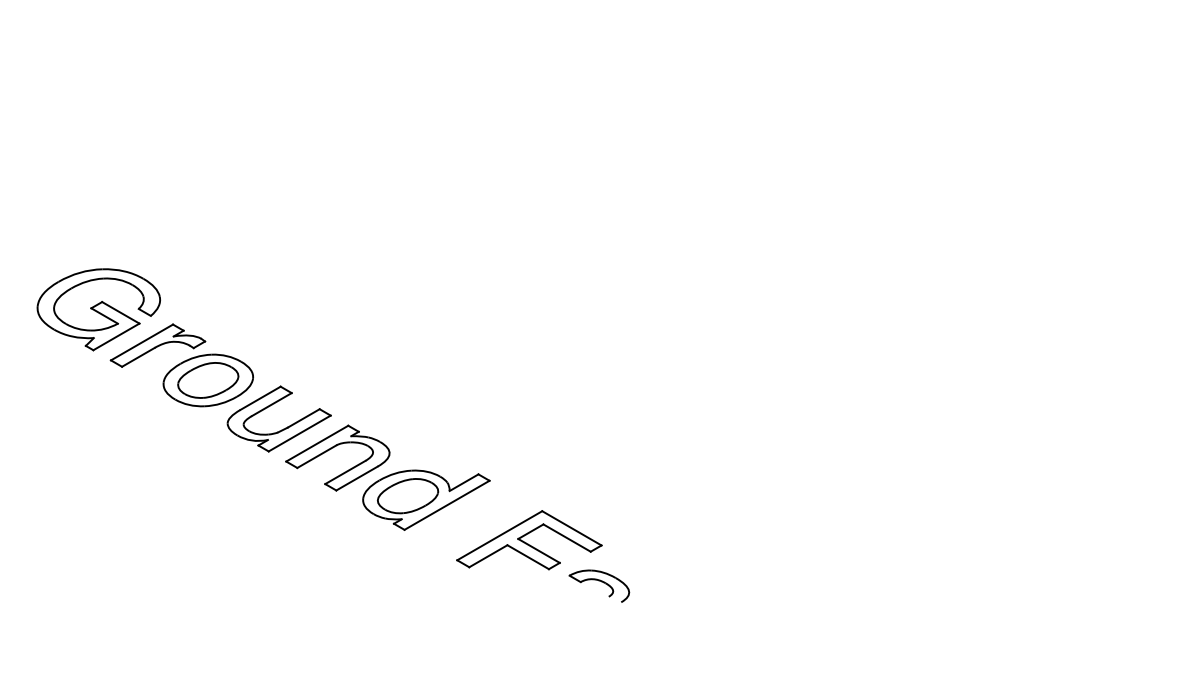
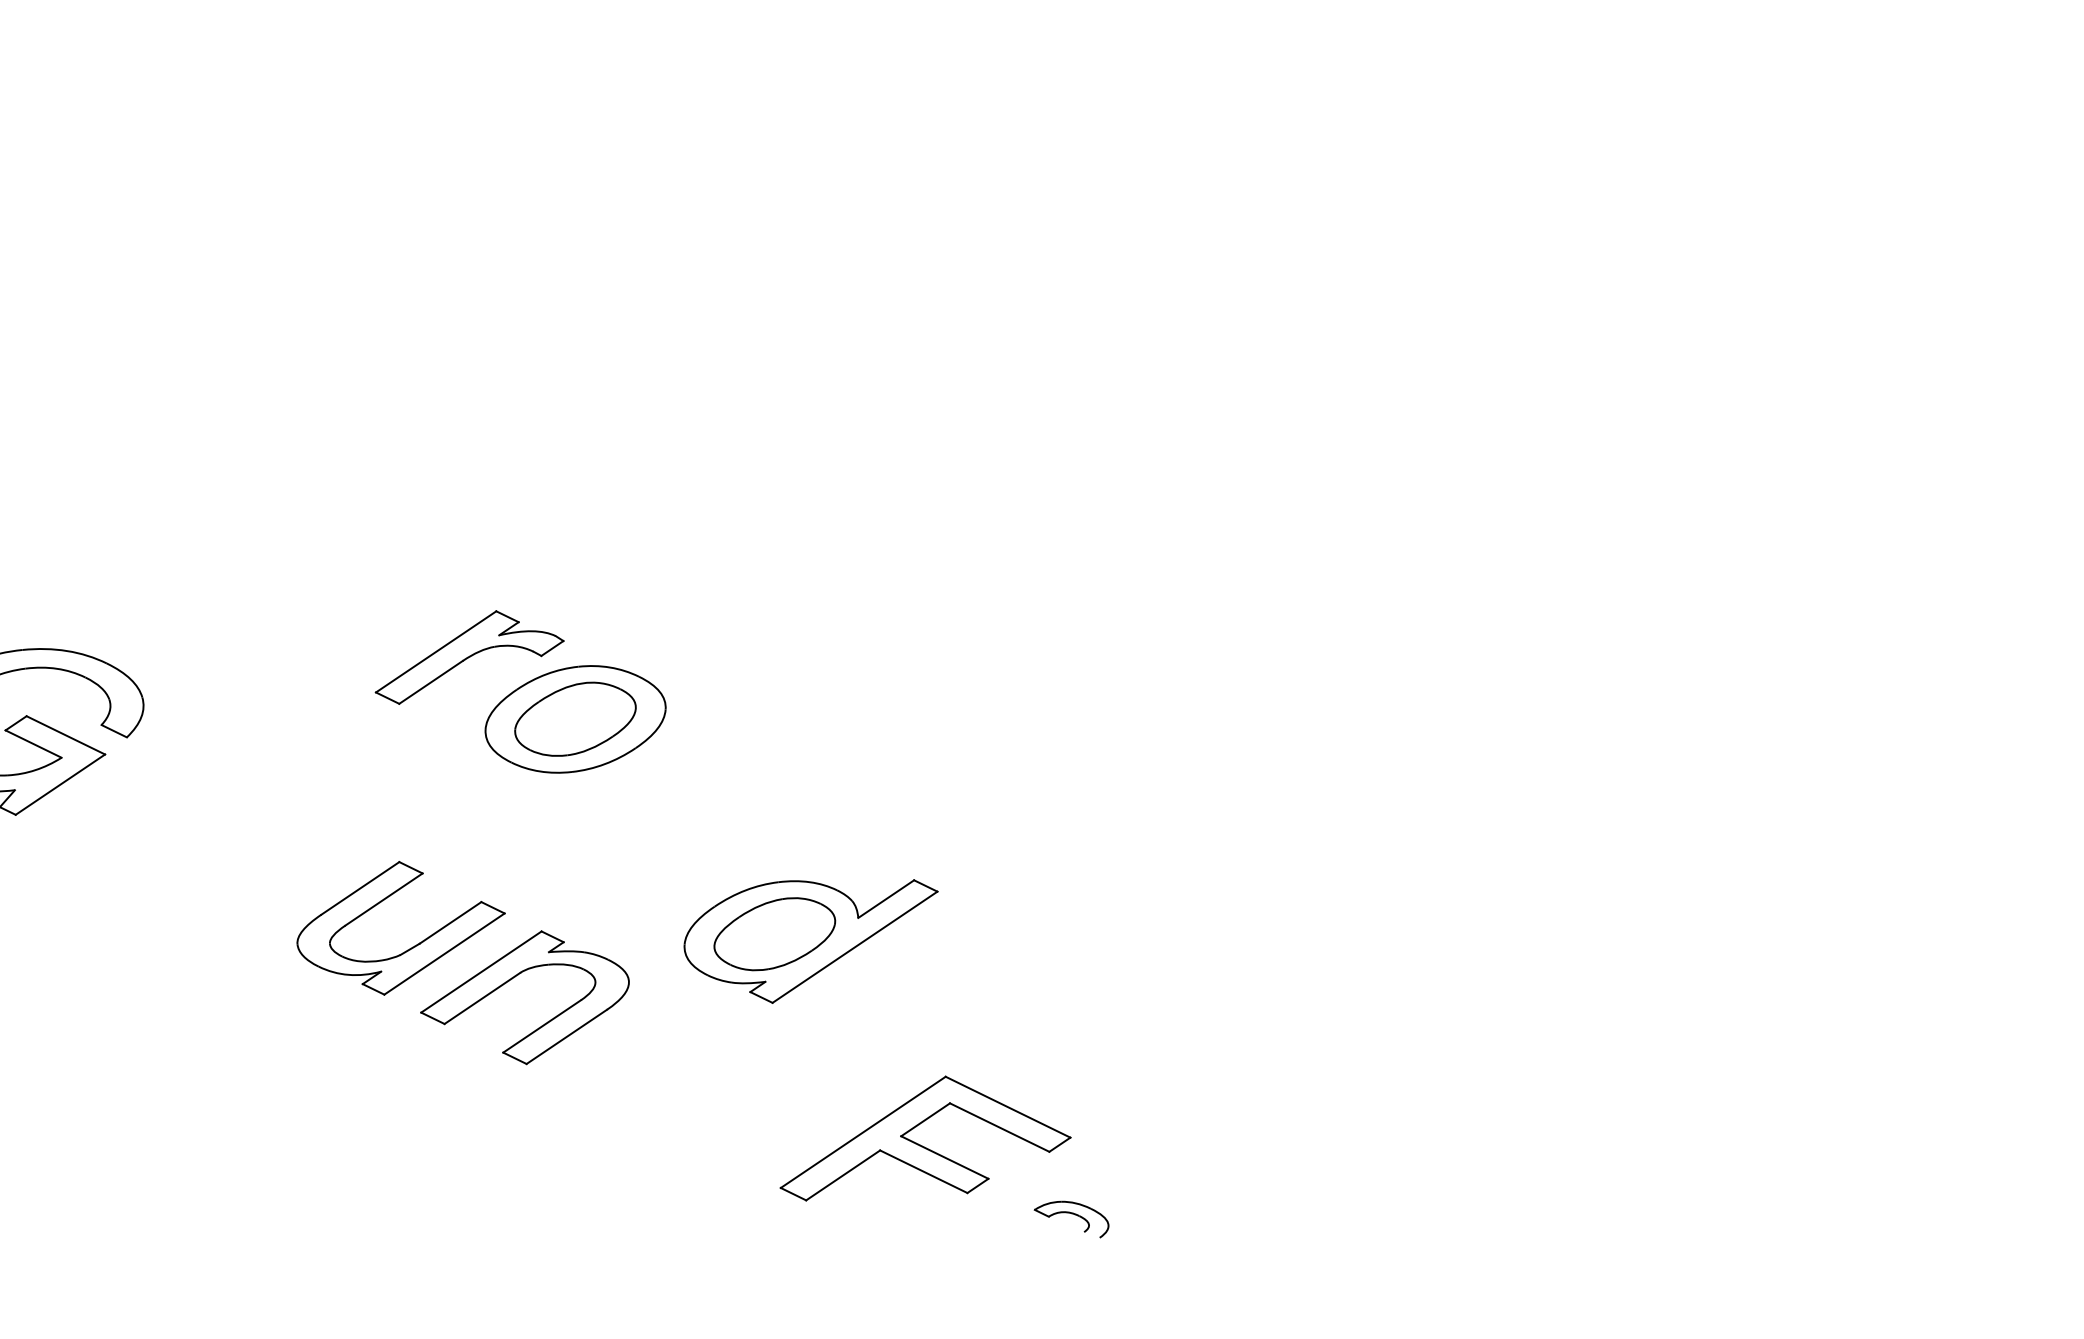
part: (181, 365) -> (519, 692), moved
part: (426, 499) -> (812, 938), moved
part: (599, 585) -> (1071, 1218), size x0.6

